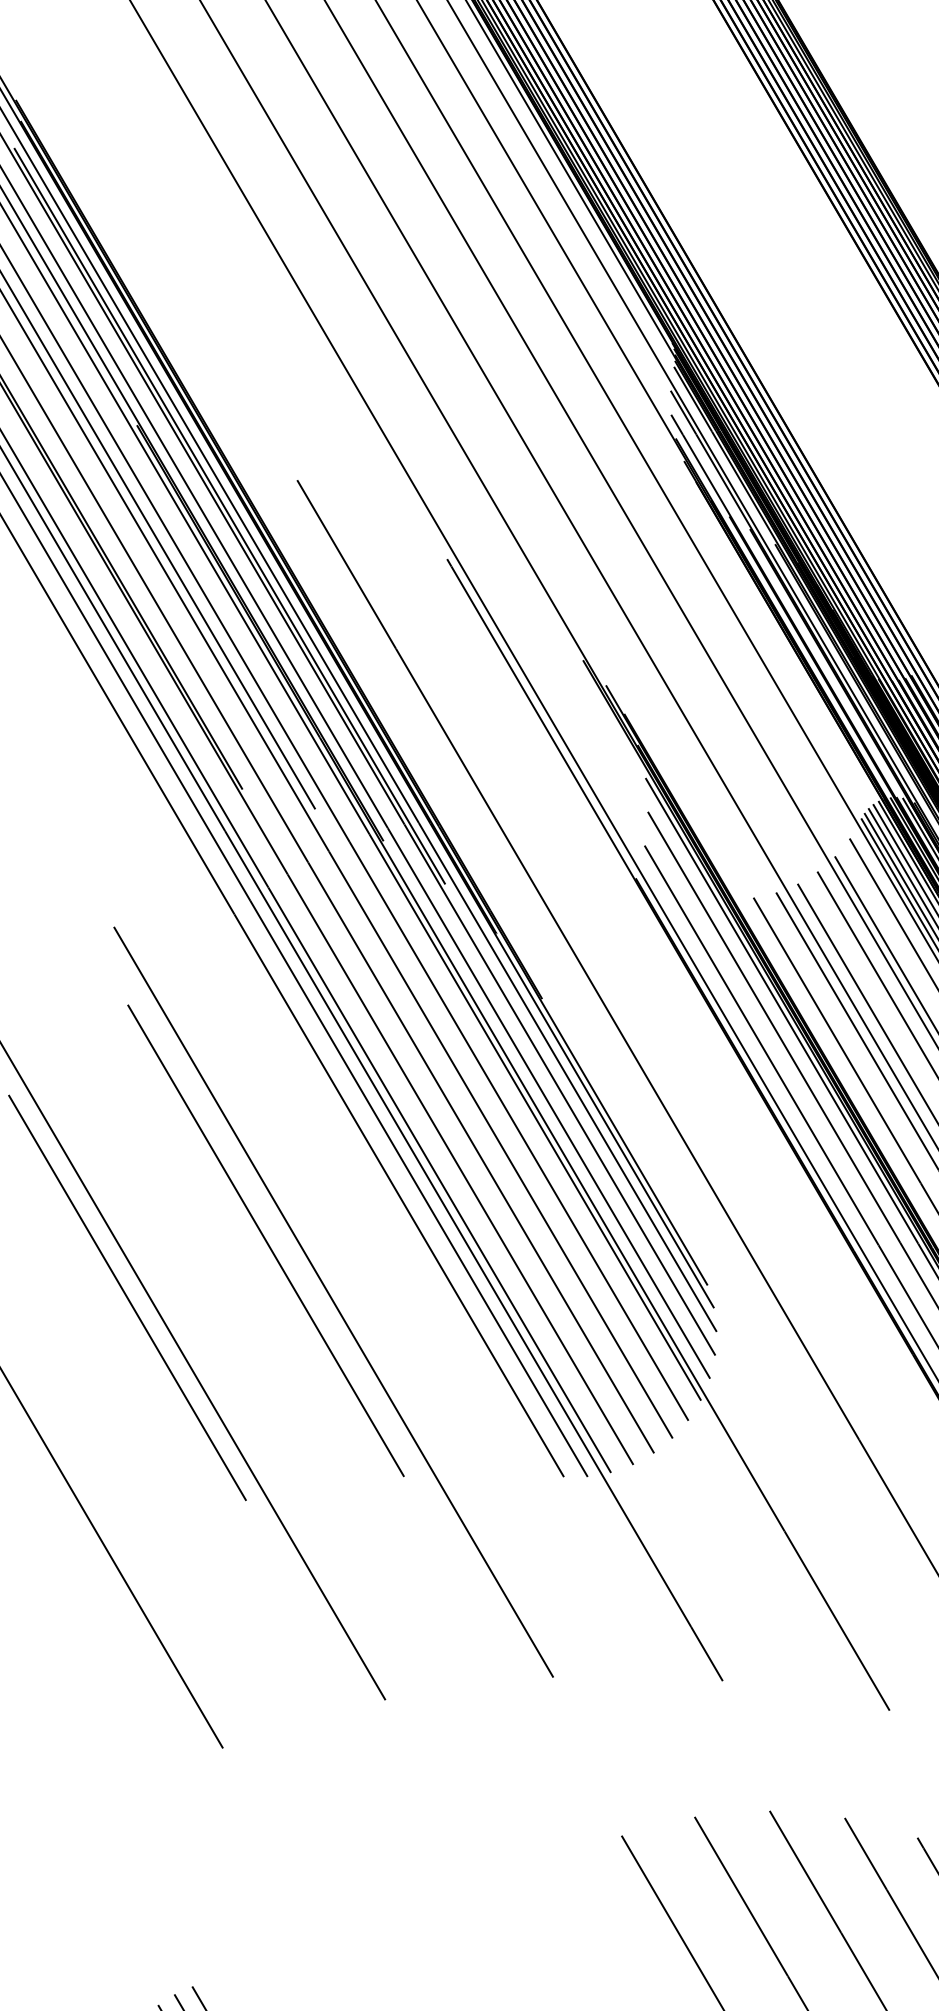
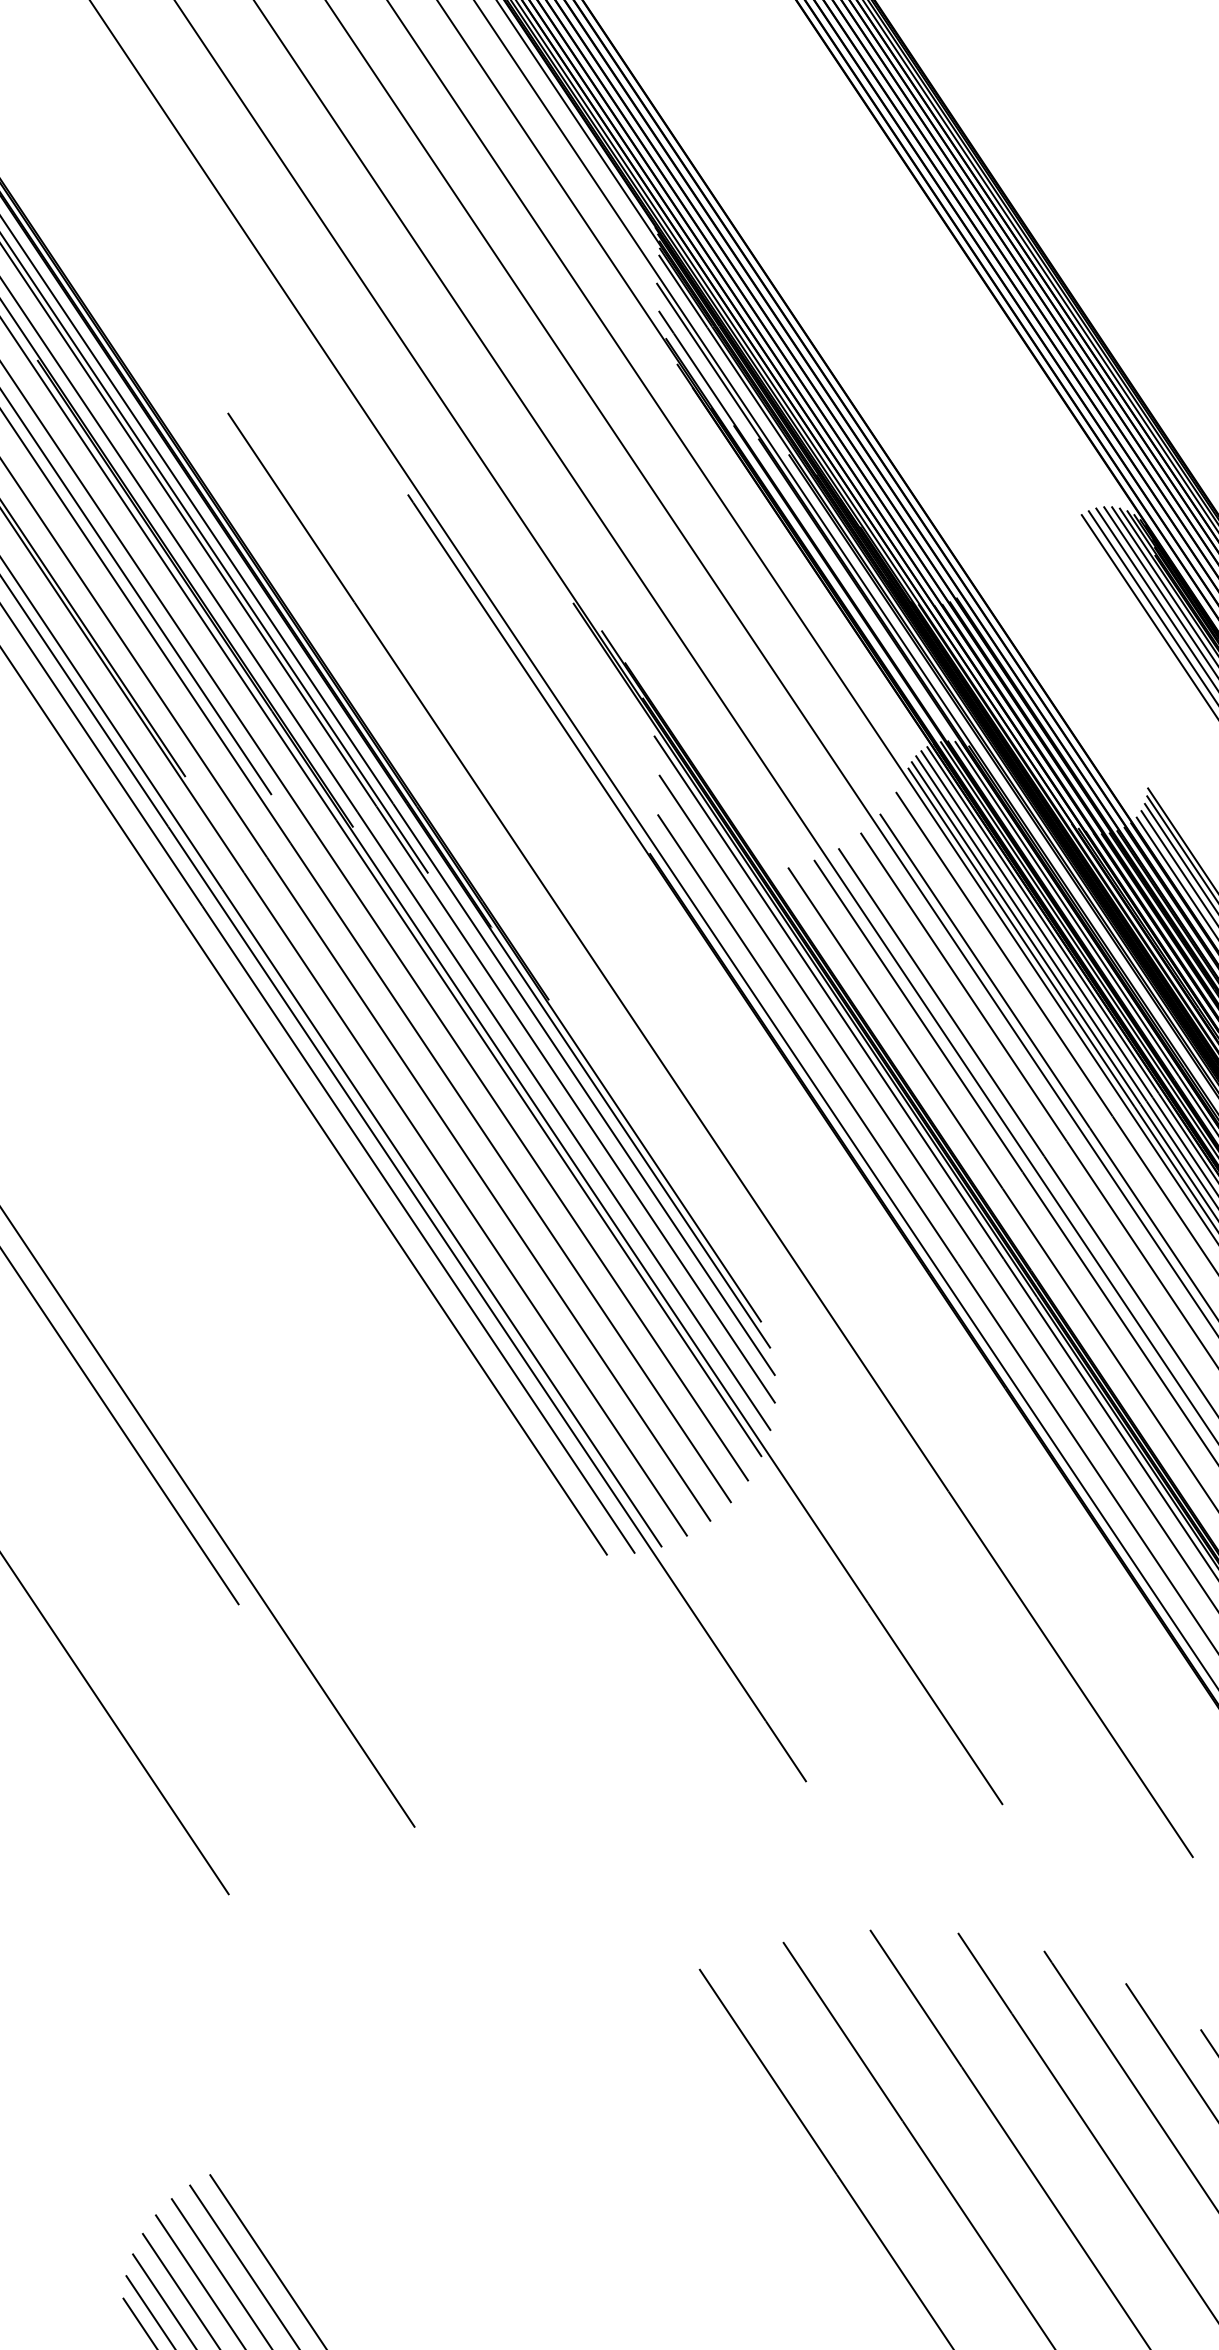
line: (265, 1240) -> (243, 1300), removed
line: (334, 1302) -> (327, 1367), removed

